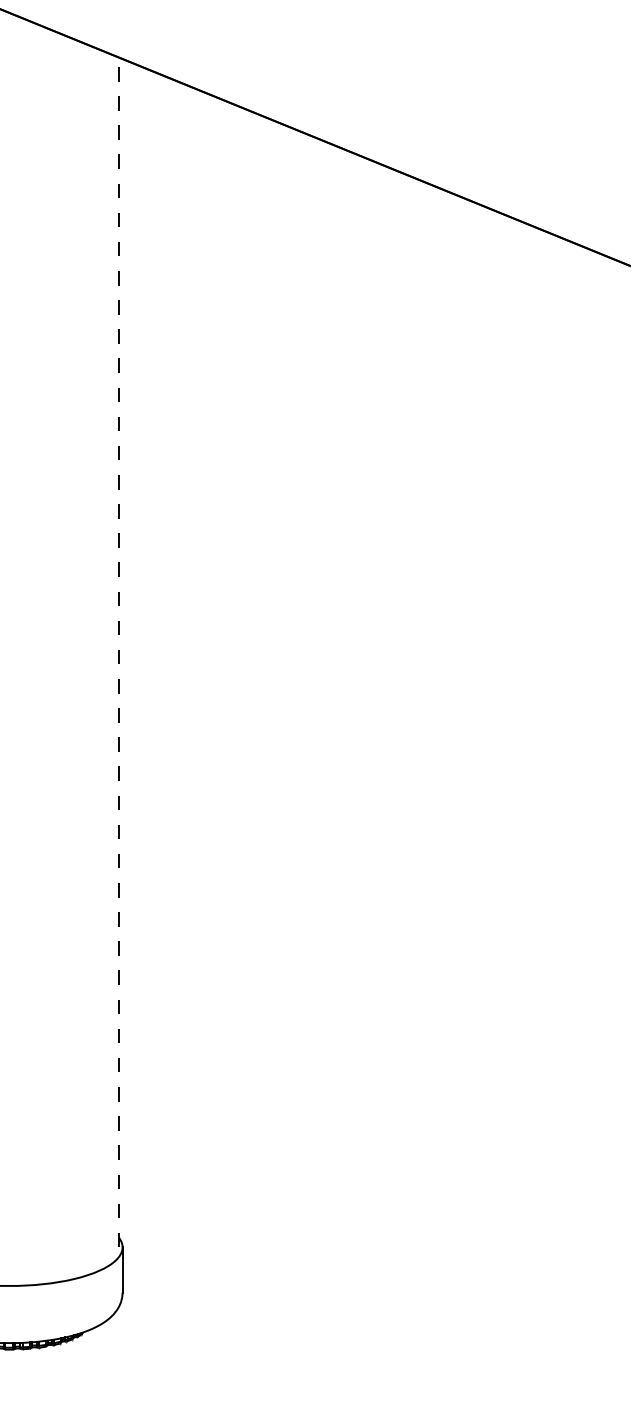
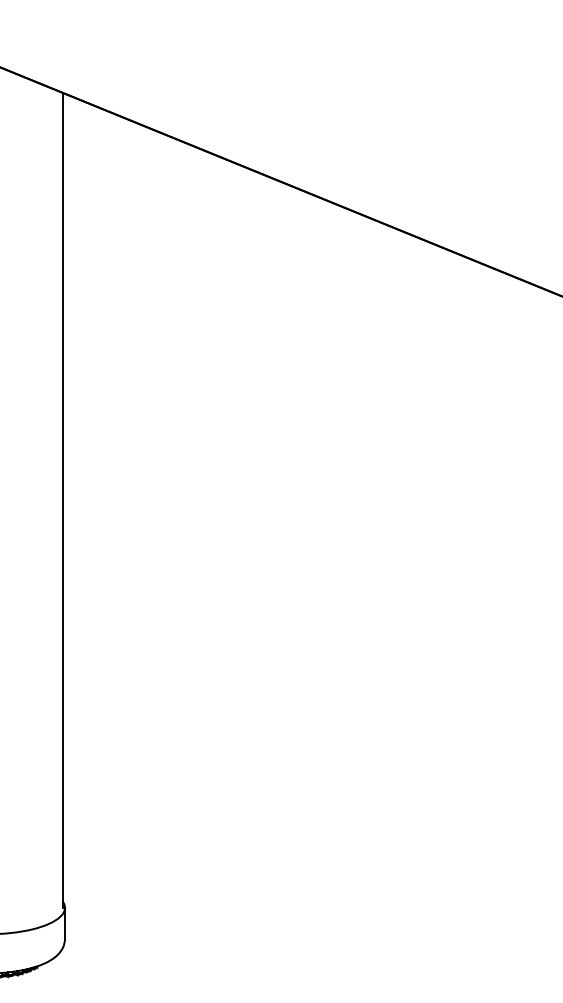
line: (118, 652) -> (62, 500), dashed -> solid

